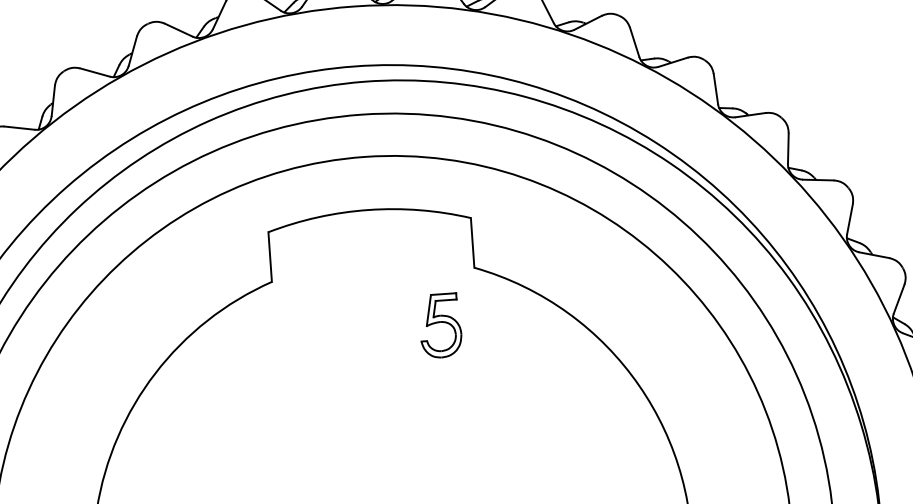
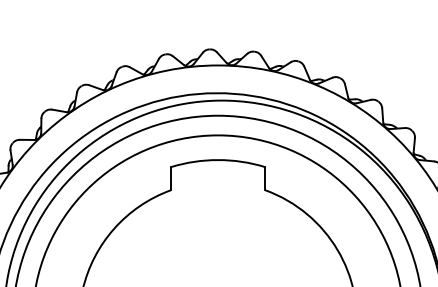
part: (440, 324) -> (247, 215), removed

